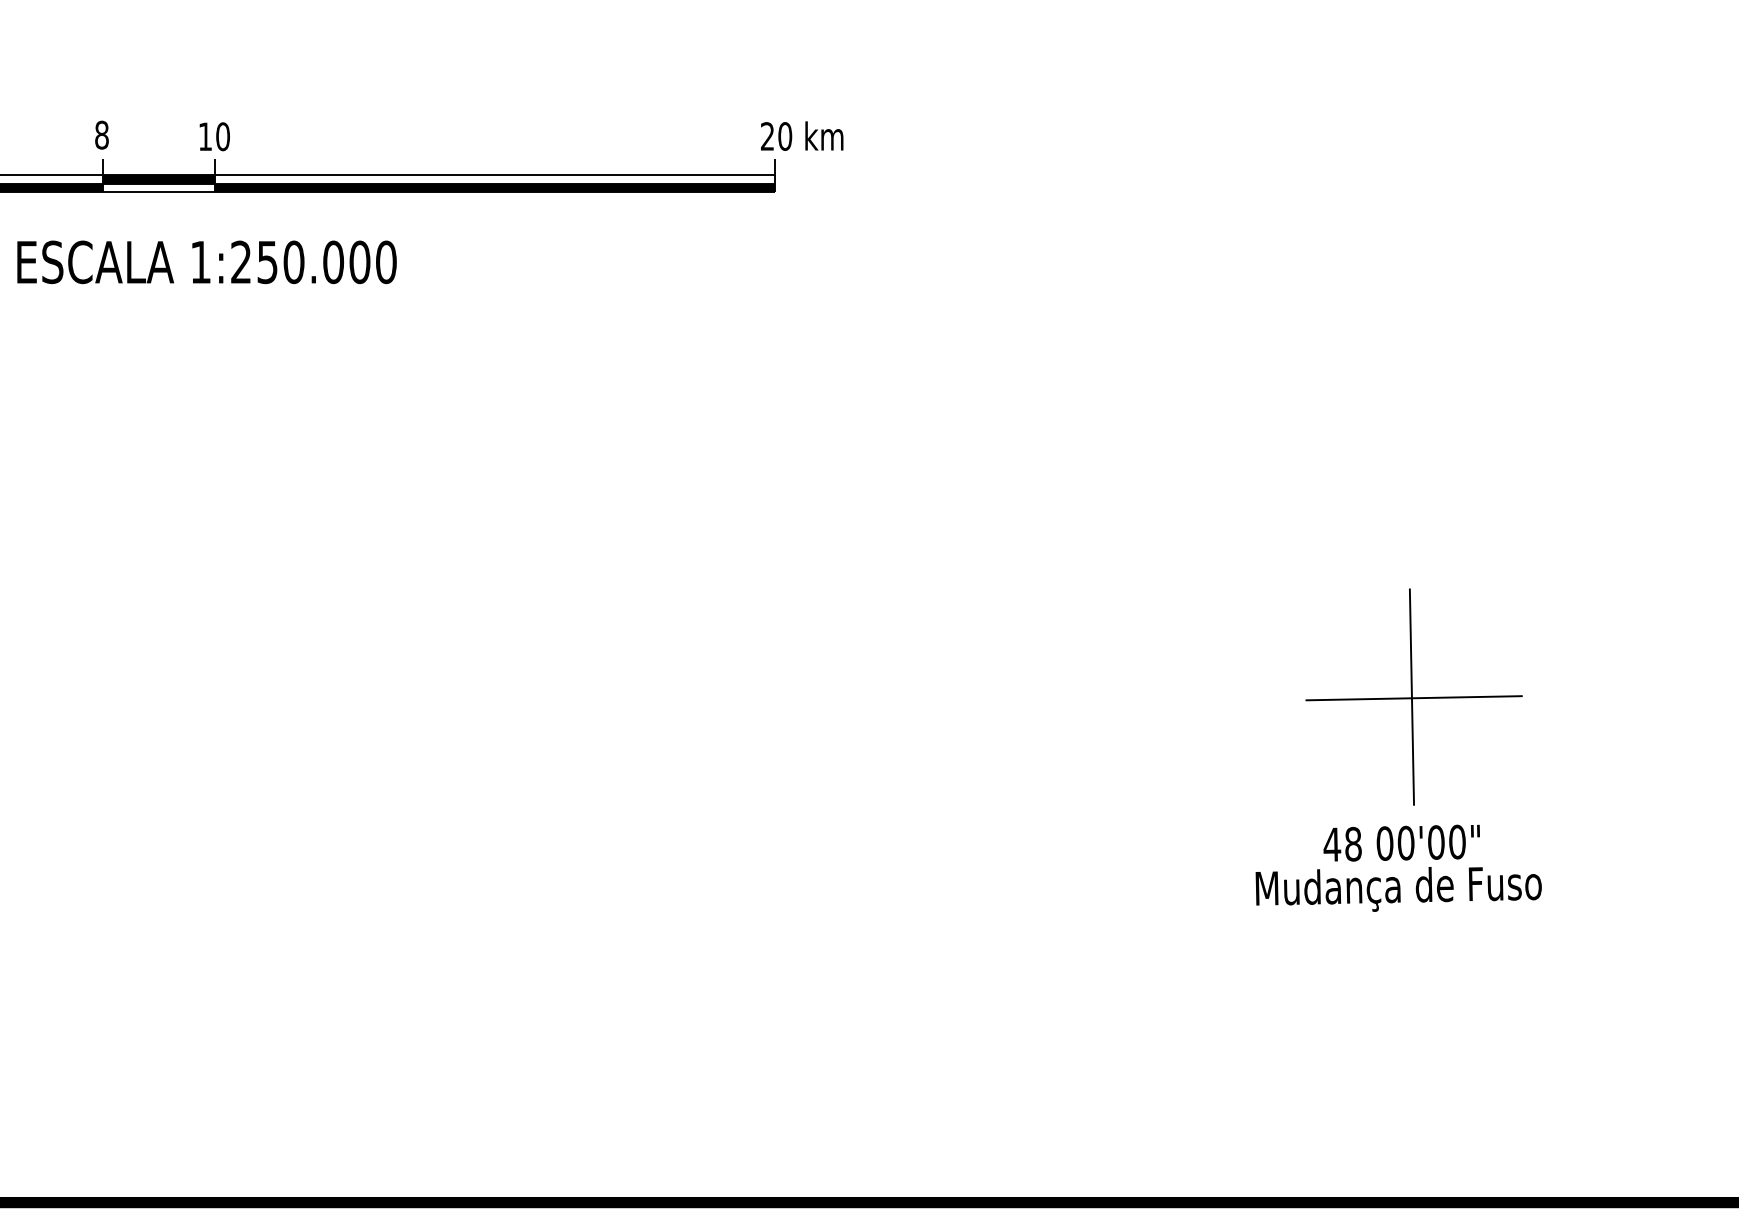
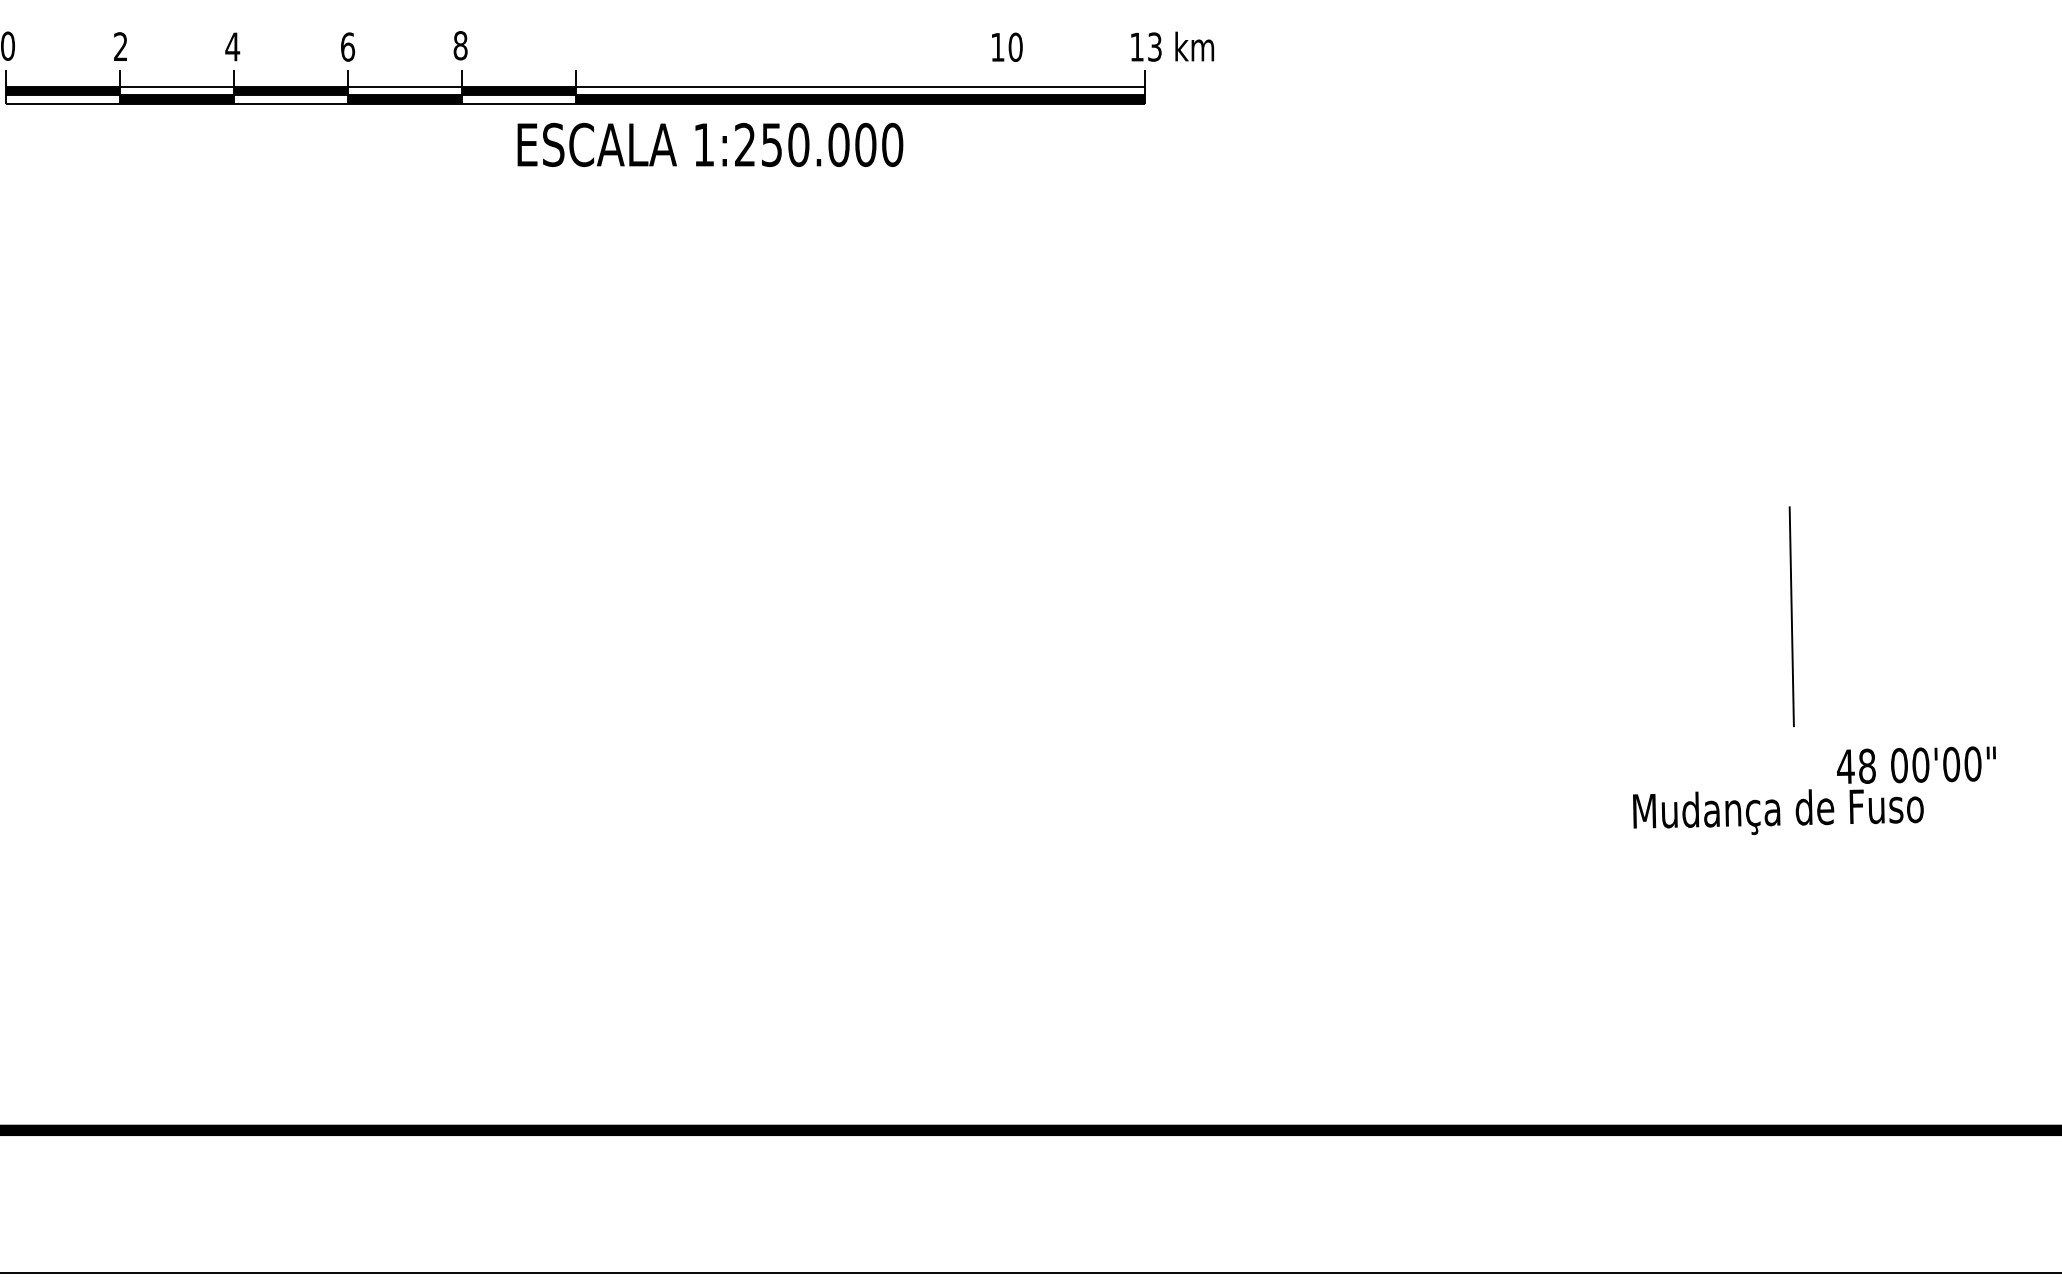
text: (214, 135) -> (1007, 46), moved
text: (775, 135) -> (1145, 46), 20 -> 13
text: (207, 261) -> (710, 144), moved
line: (1413, 697) -> (1793, 617), removed
text: (1401, 842) -> (1916, 764), moved

